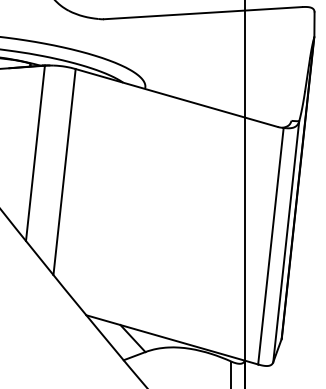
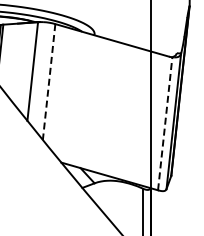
line: (65, 172) -> (49, 82), solid -> dashed
line: (271, 245) -> (165, 123), solid -> dashed

